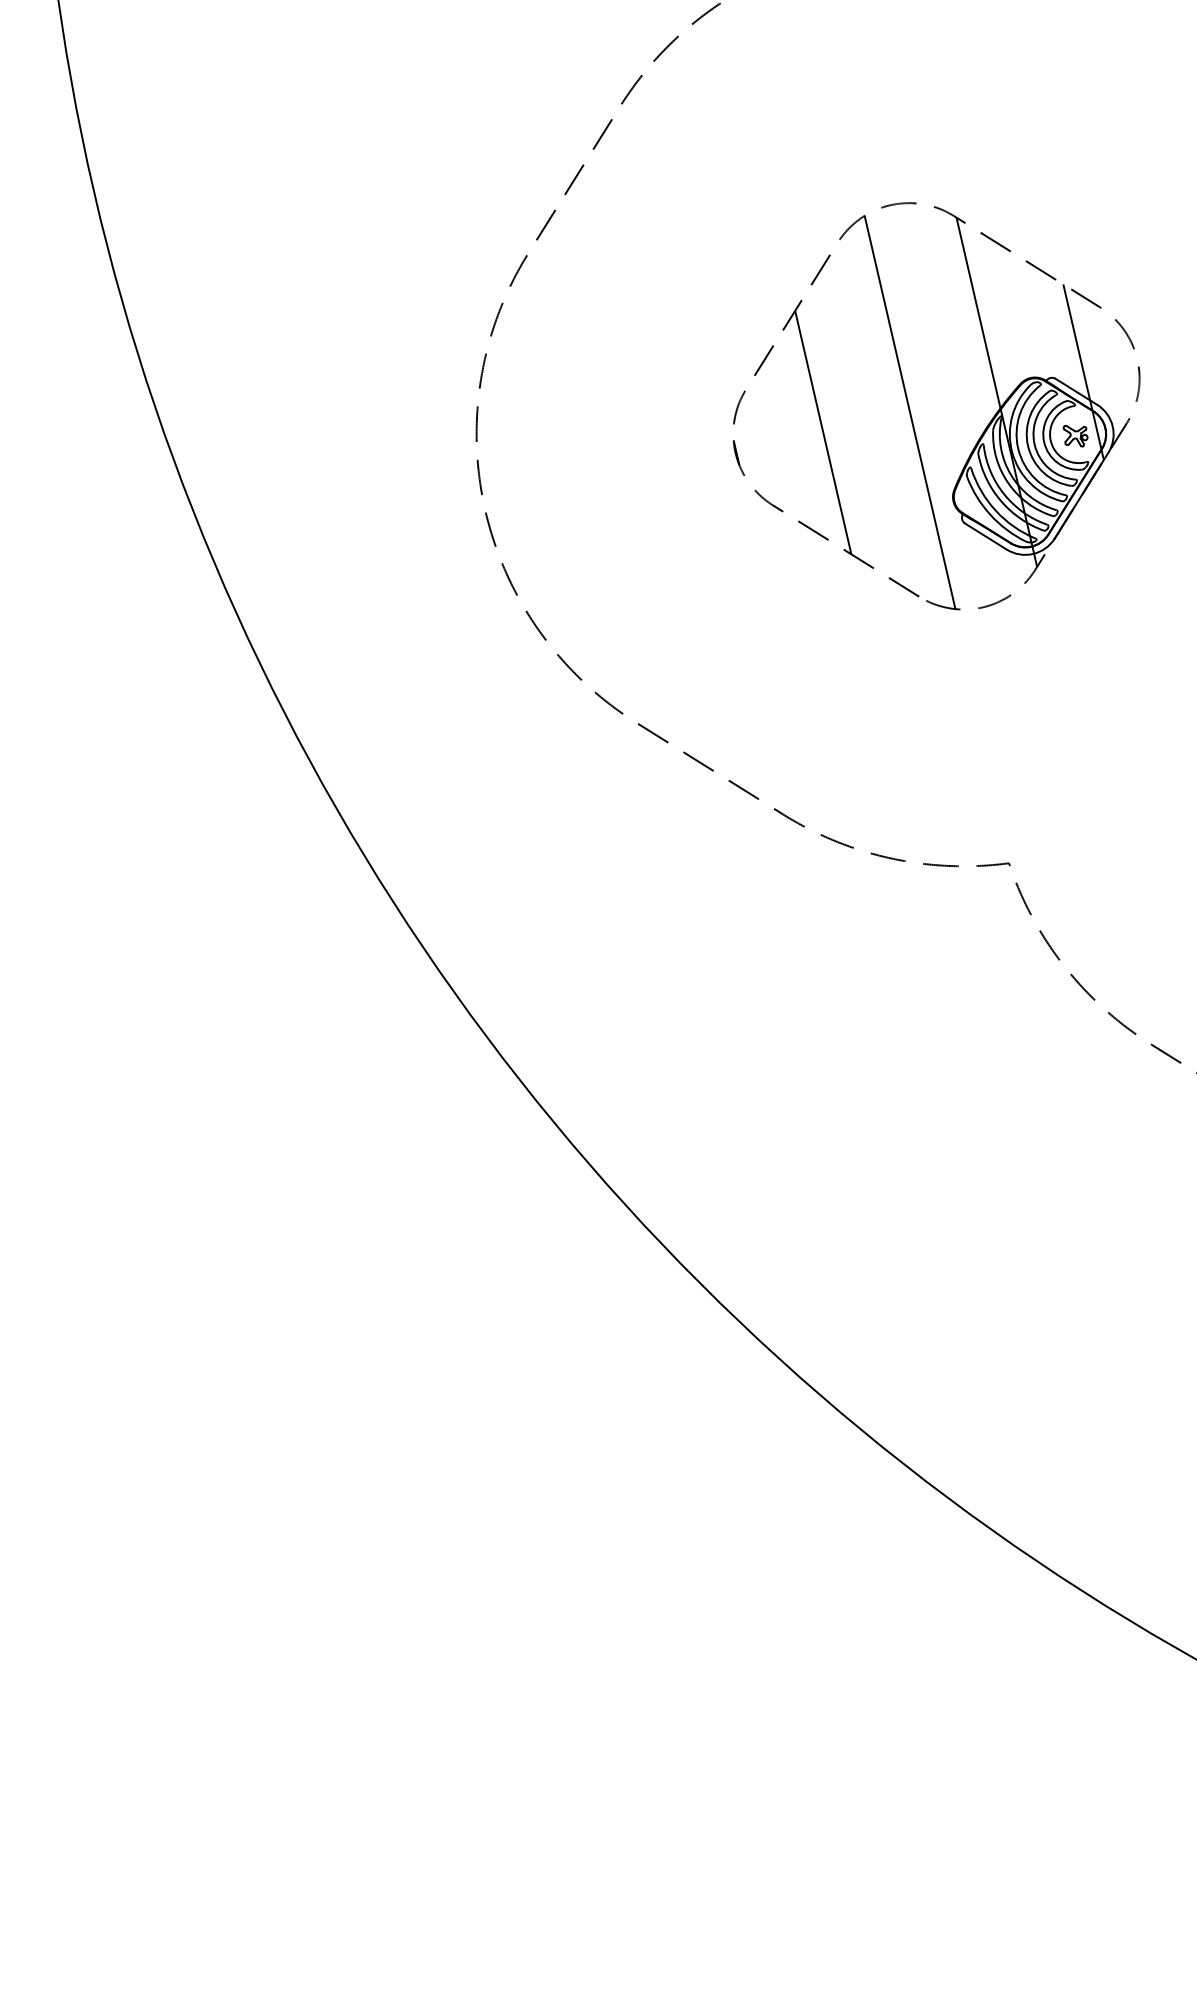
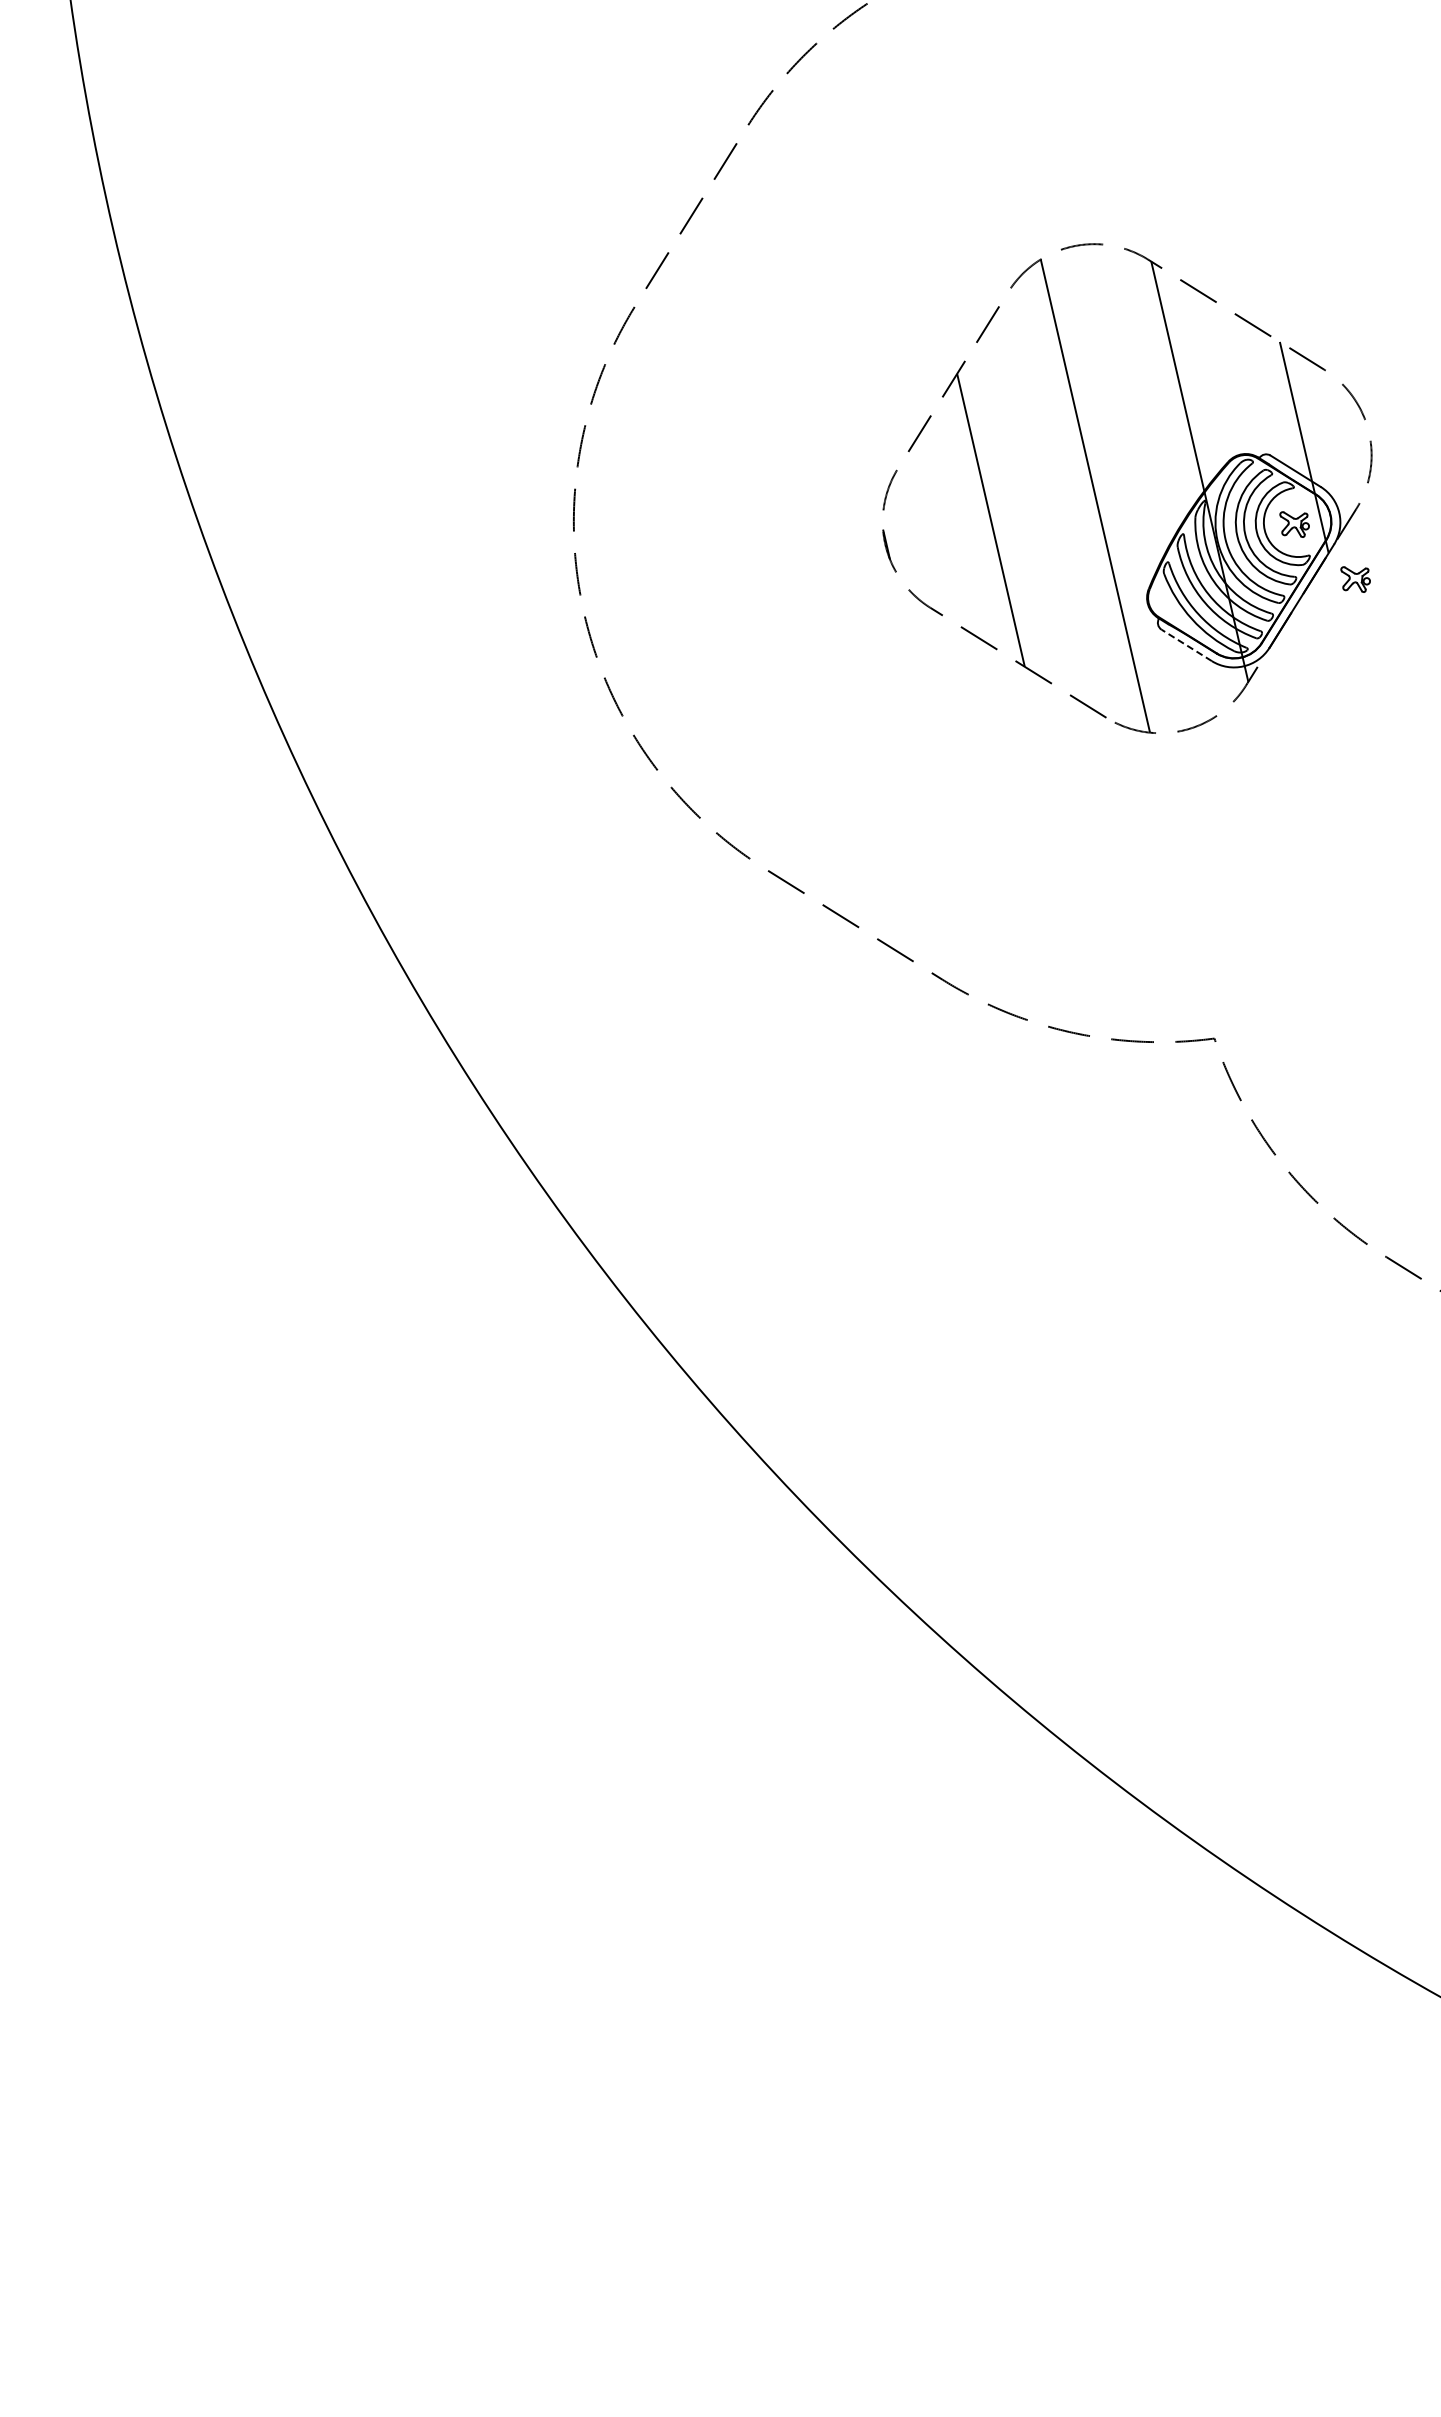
part: (1126, 481) -> (1355, 579), added
line: (985, 536) -> (1186, 645), solid -> dashed

